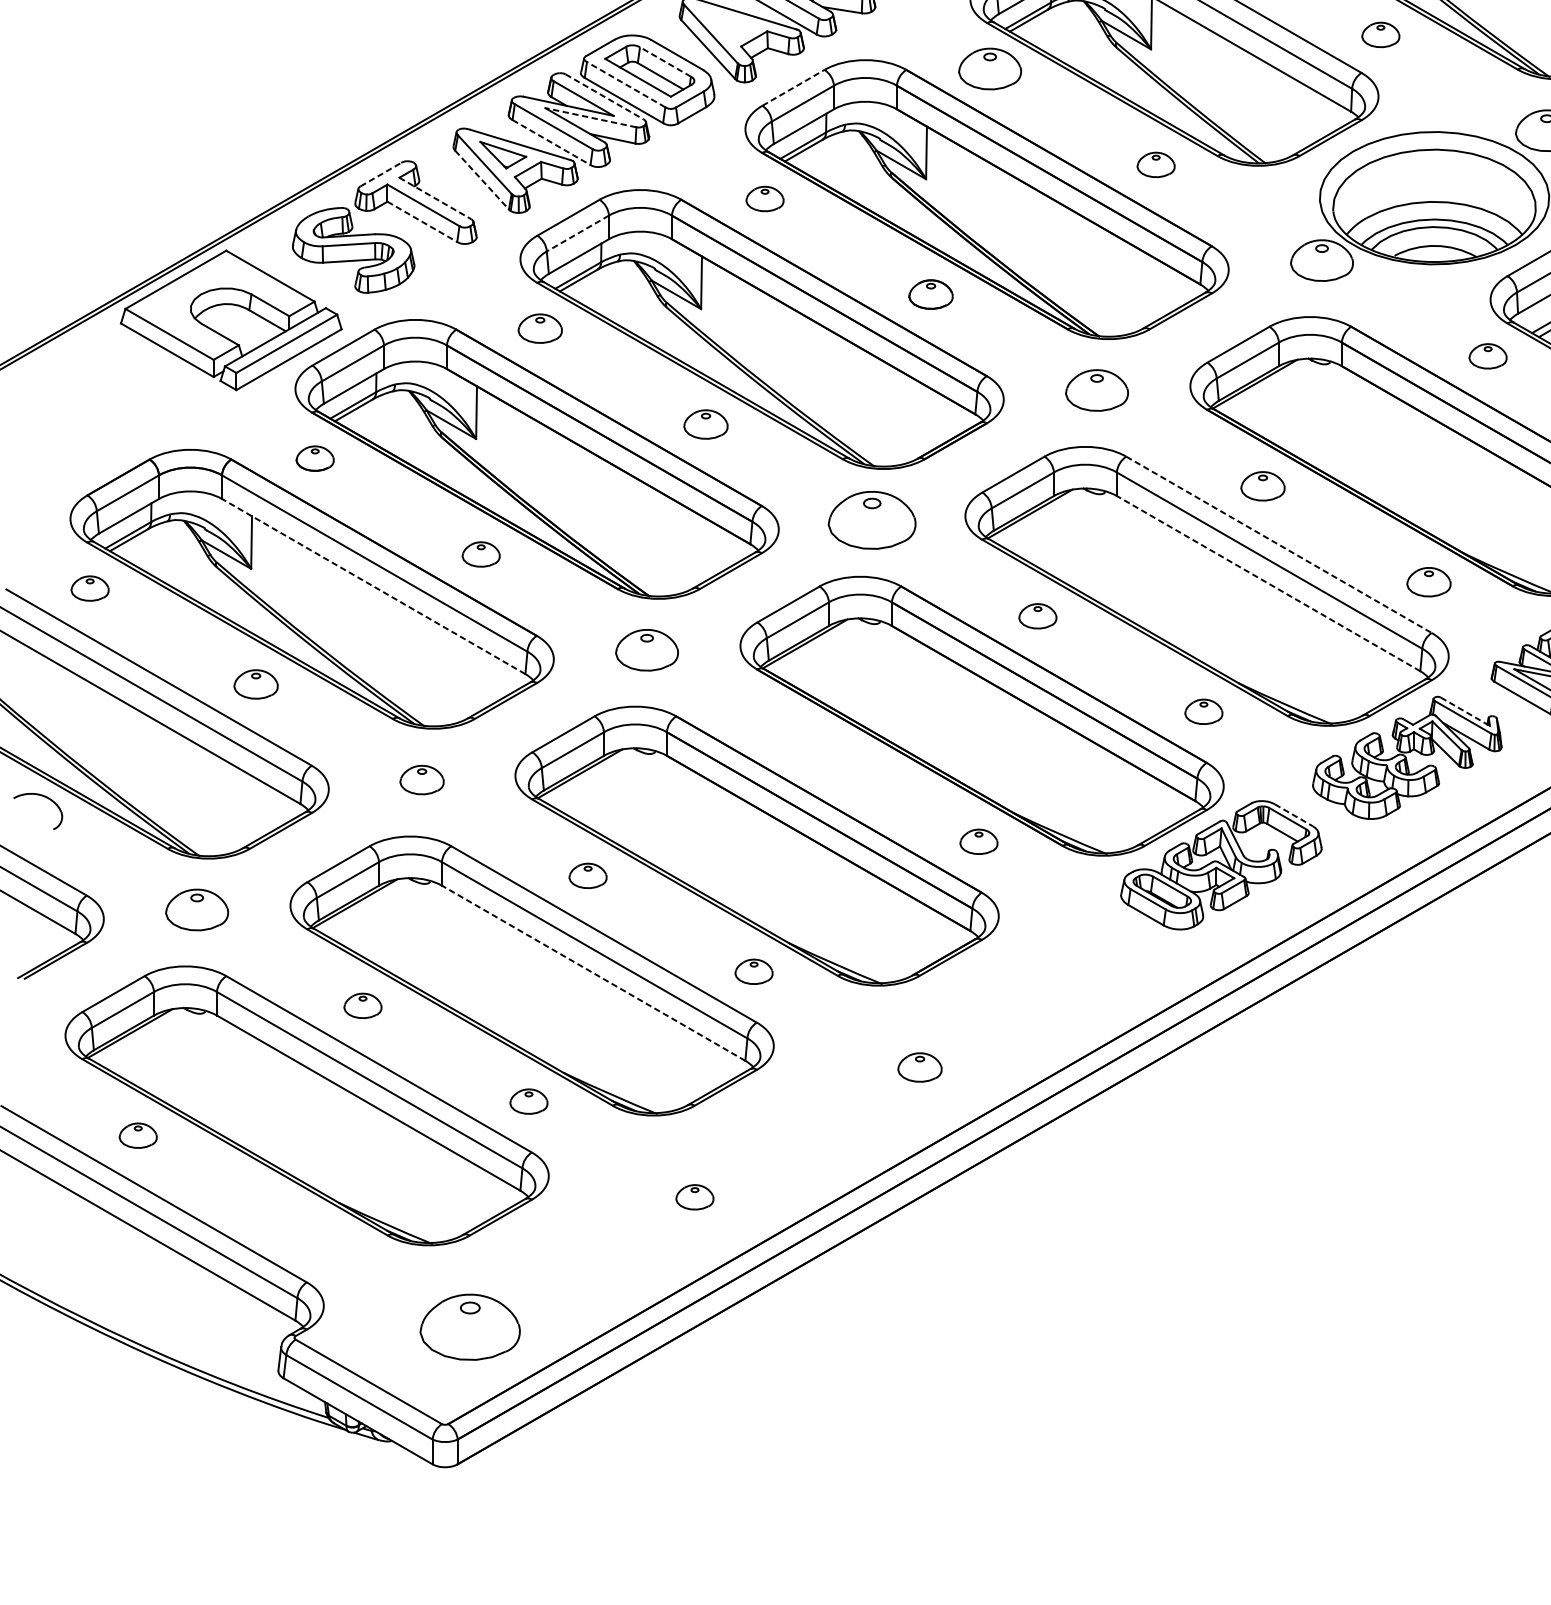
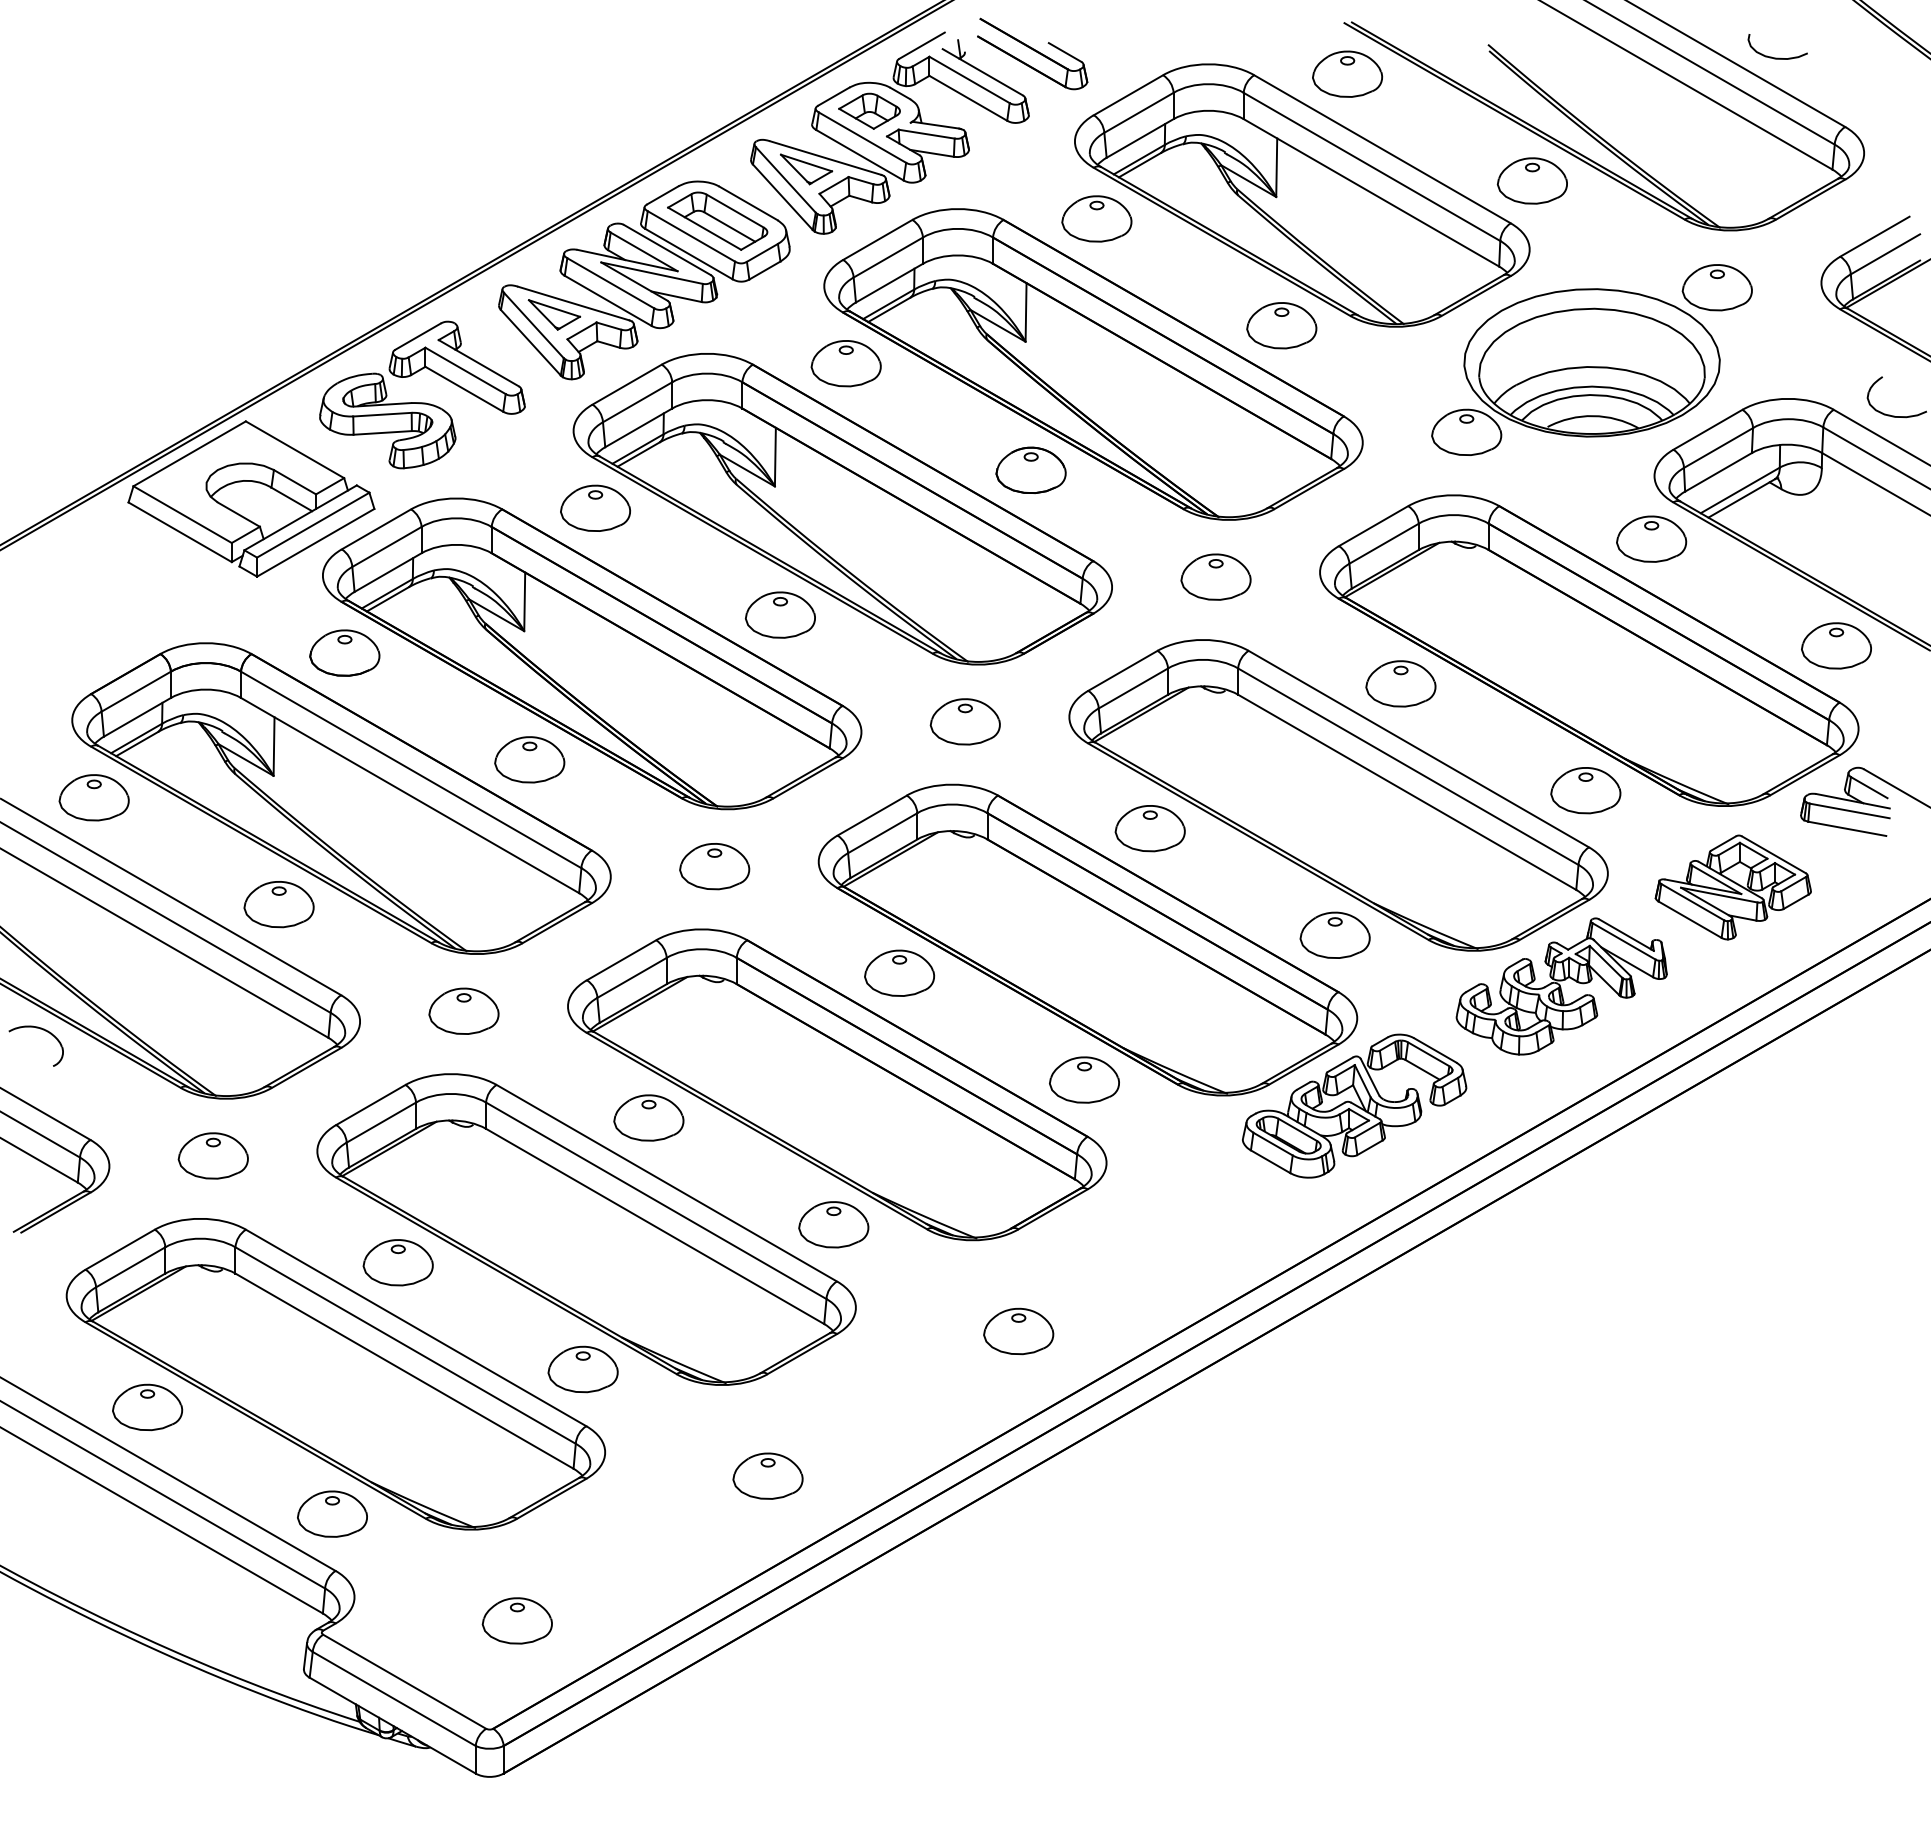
part: (729, 24) -> (806, 169), added
part: (1380, 34) -> (1531, 180), size x1.67
line: (665, 62) -> (735, 211), dashed -> solid
line: (625, 84) -> (690, 236), dashed -> solid
line: (793, 87) -> (877, 239), dashed -> solid
line: (604, 97) -> (667, 250), dashed -> solid
line: (591, 117) -> (652, 273), dashed -> solid
line: (551, 143) -> (608, 301), dashed -> solid
part: (1155, 164) -> (1281, 325), size x1.67
line: (381, 174) -> (418, 336), dashed -> solid
line: (482, 180) -> (531, 343), dashed -> solid
line: (435, 198) -> (479, 363), dashed -> solid
part: (764, 198) -> (845, 363), size x1.67
line: (422, 222) -> (464, 389), dashed -> solid
line: (577, 233) -> (637, 402), dashed -> solid
part: (930, 293) -> (1030, 469), size x1.43
part: (540, 328) -> (595, 507), size x1.43
part: (1487, 355) -> (1651, 538), size x1.67
part: (705, 424) -> (779, 614), size x1.43
part: (314, 458) -> (344, 652), size x1.67
part: (1262, 485) -> (1400, 683), size x1.43
part: (871, 520) -> (964, 721), size x0.71
line: (1279, 545) -> (1419, 749), dashed -> solid
part: (480, 554) -> (529, 759), size x1.67
part: (1428, 581) -> (1585, 790), size x1.43
line: (1267, 583) -> (1406, 792), dashed -> solid
line: (373, 586) -> (409, 795), dashed -> solid
part: (89, 588) -> (93, 797), size x1.67
part: (1037, 616) -> (1149, 828), size x1.67
part: (255, 684) -> (278, 904), size x1.43
part: (1203, 711) -> (1334, 934), size x1.67
line: (1465, 712) -> (1626, 935), dashed -> solid
part: (812, 745) -> (899, 972), added
part: (421, 779) -> (463, 1010), size x1.43
line: (1294, 815) -> (1435, 1050), dashed -> solid
part: (978, 841) -> (1084, 1079), size x1.67
part: (587, 875) -> (648, 1117), size x1.67
part: (753, 971) -> (833, 1224), size x1.67
line: (593, 973) -> (654, 1226), dashed -> solid
part: (362, 1005) -> (397, 1262), size x1.67
part: (919, 1067) -> (1018, 1331), size x1.43
part: (528, 1101) -> (582, 1369), size x1.67
part: (138, 1135) -> (147, 1407), size x1.67
part: (694, 1196) -> (767, 1475), size x1.67
part: (304, 1230) -> (332, 1513), added
part: (469, 1326) -> (516, 1620), size x0.62

